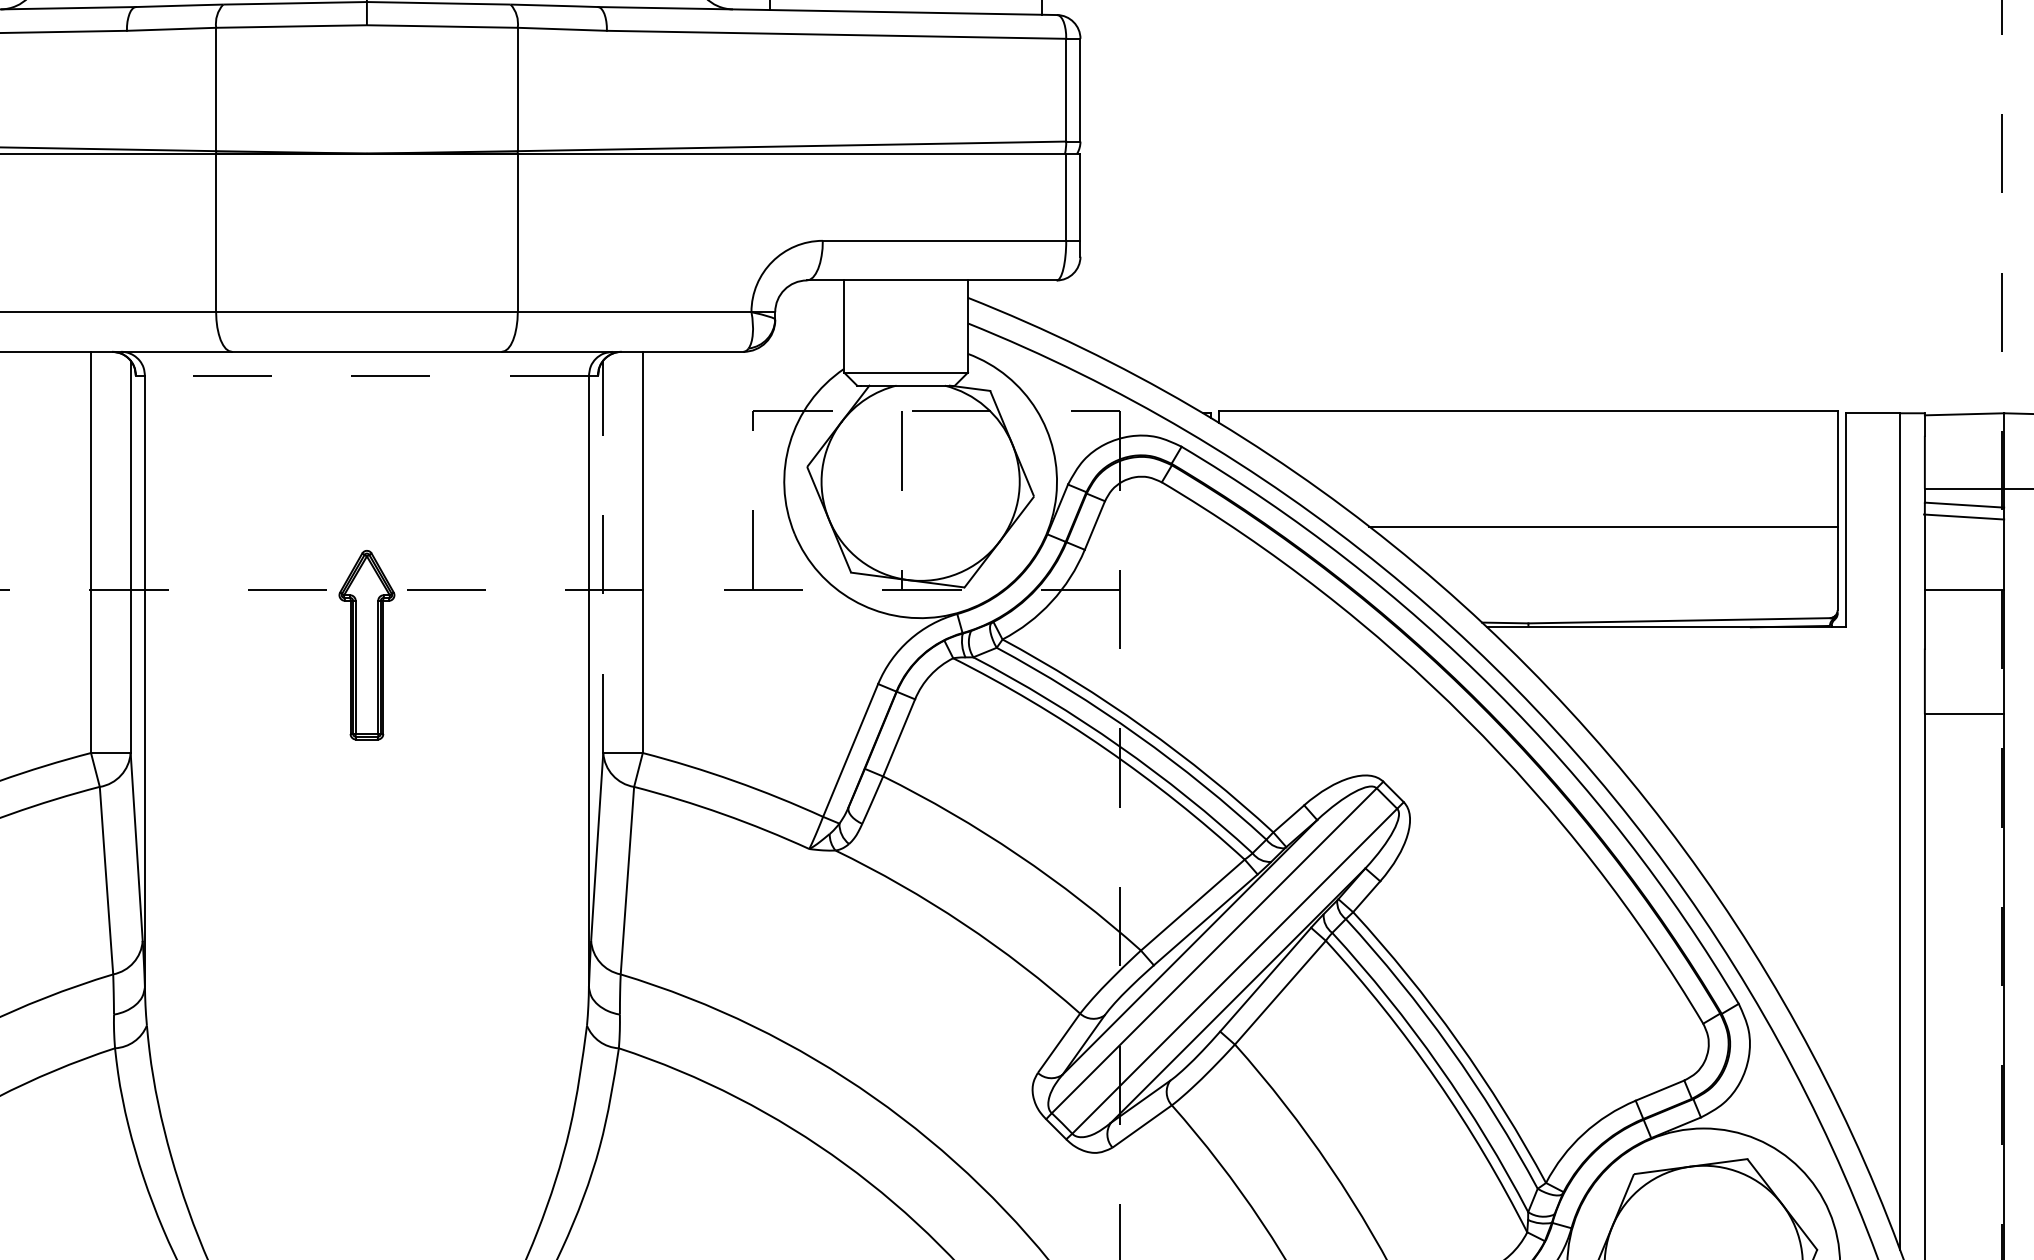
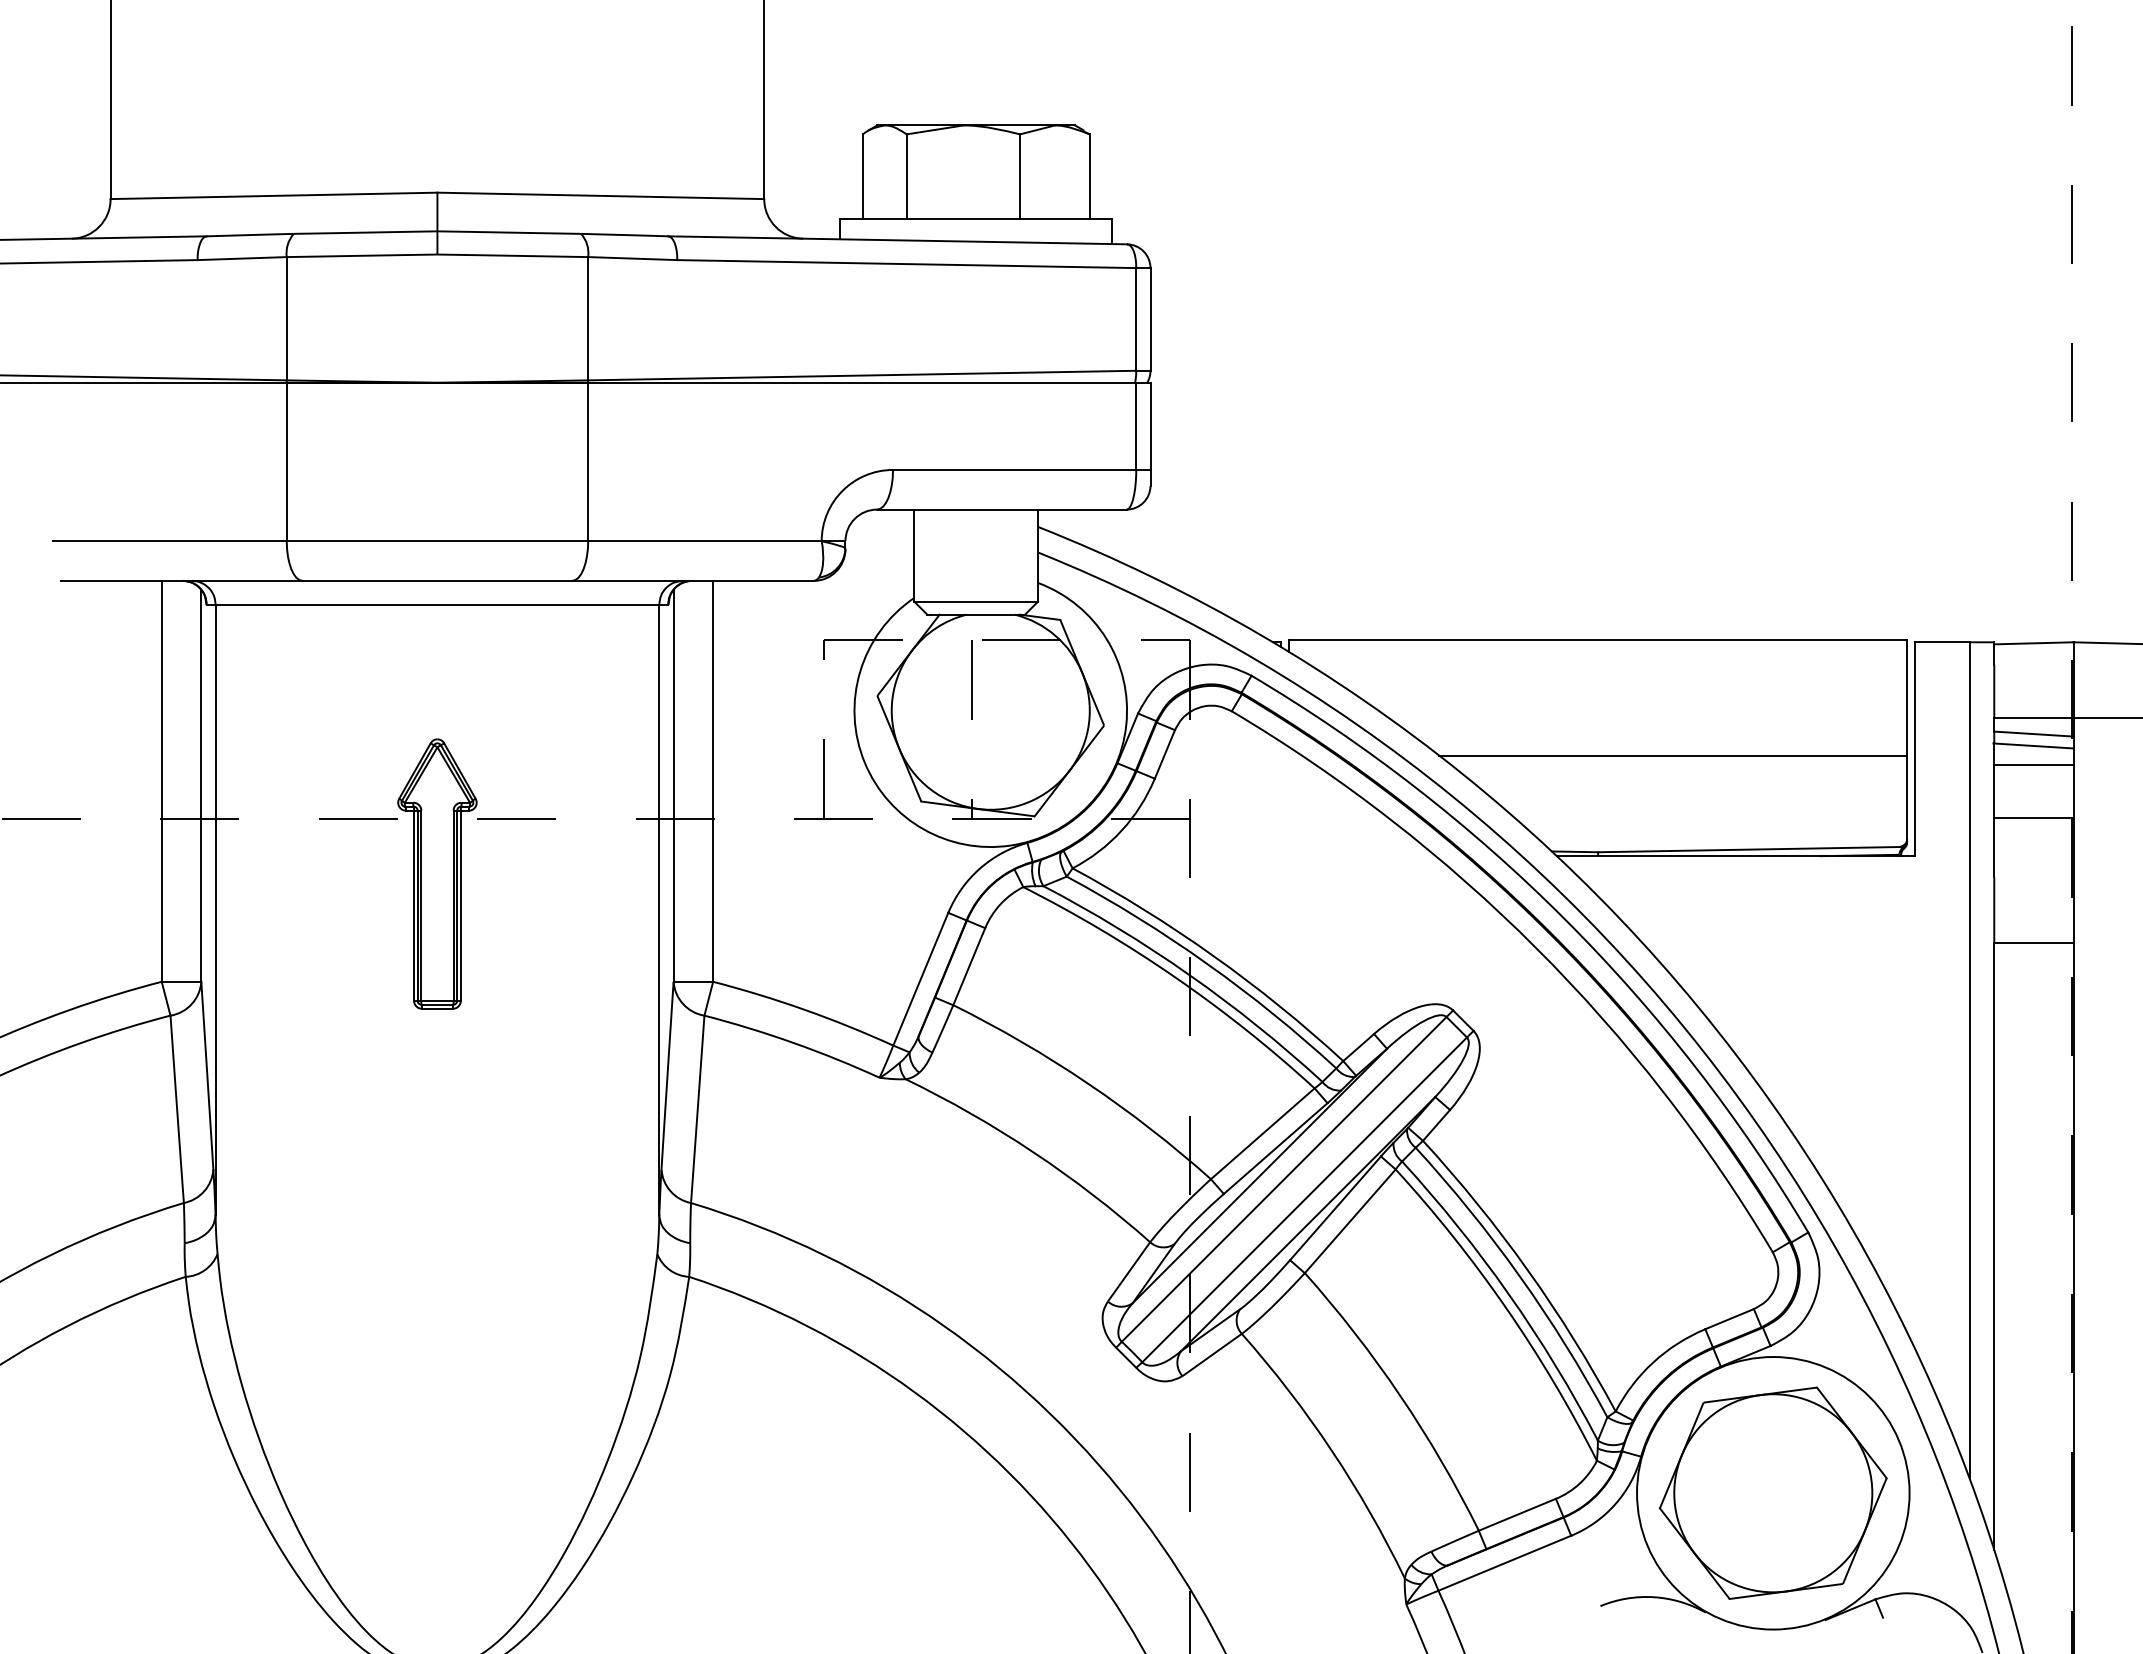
line: (366, 375) -> (437, 604), dashed -> solid
line: (1964, 535) -> (2033, 764), added
line: (603, 556) -> (673, 785), dashed -> solid
part: (366, 644) -> (437, 873), size x1.43

